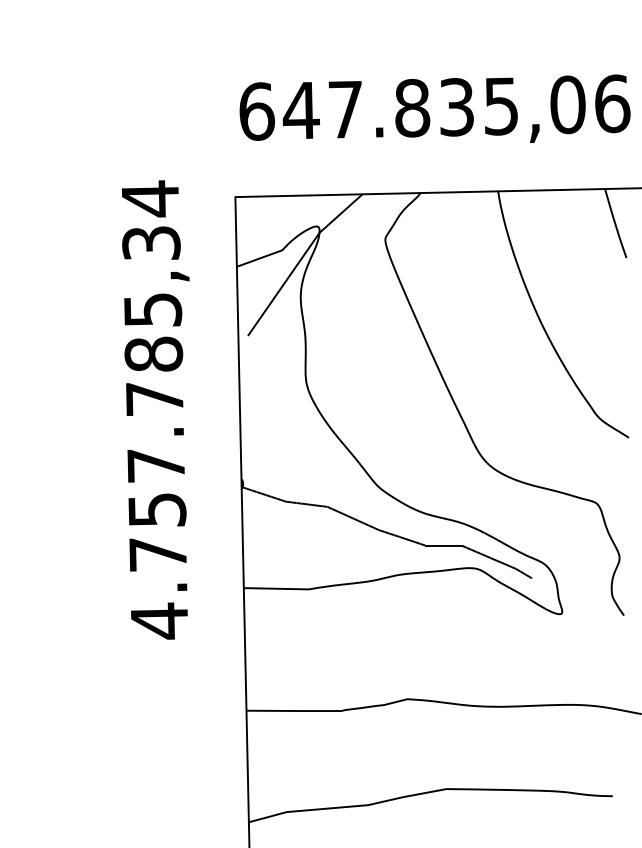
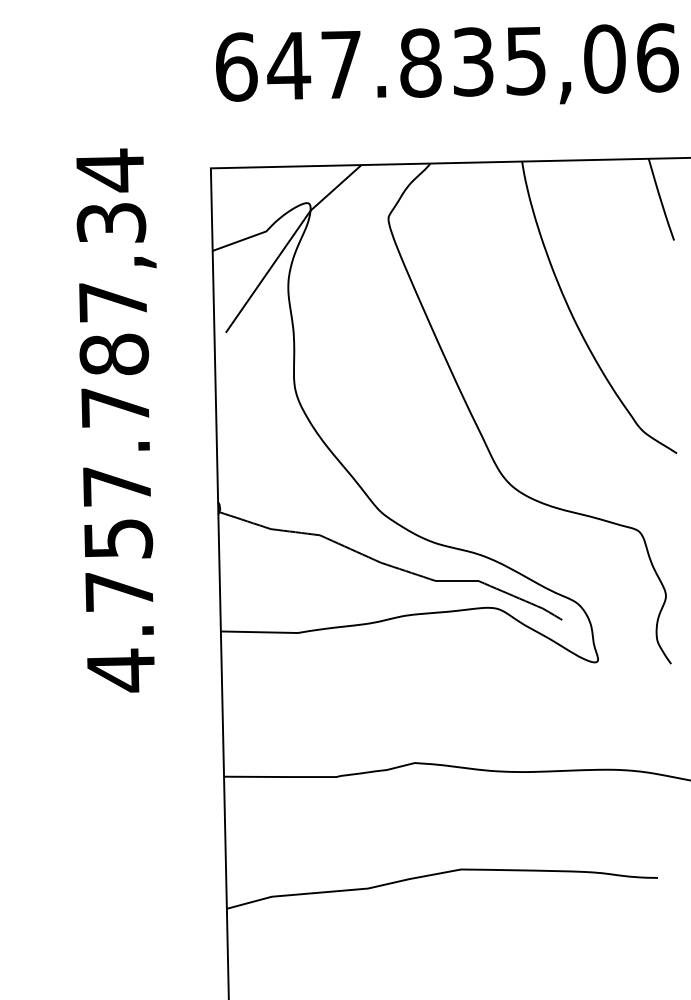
text: (153, 310) -> (113, 302), 4.757.785,34 -> 4.757.787,34

